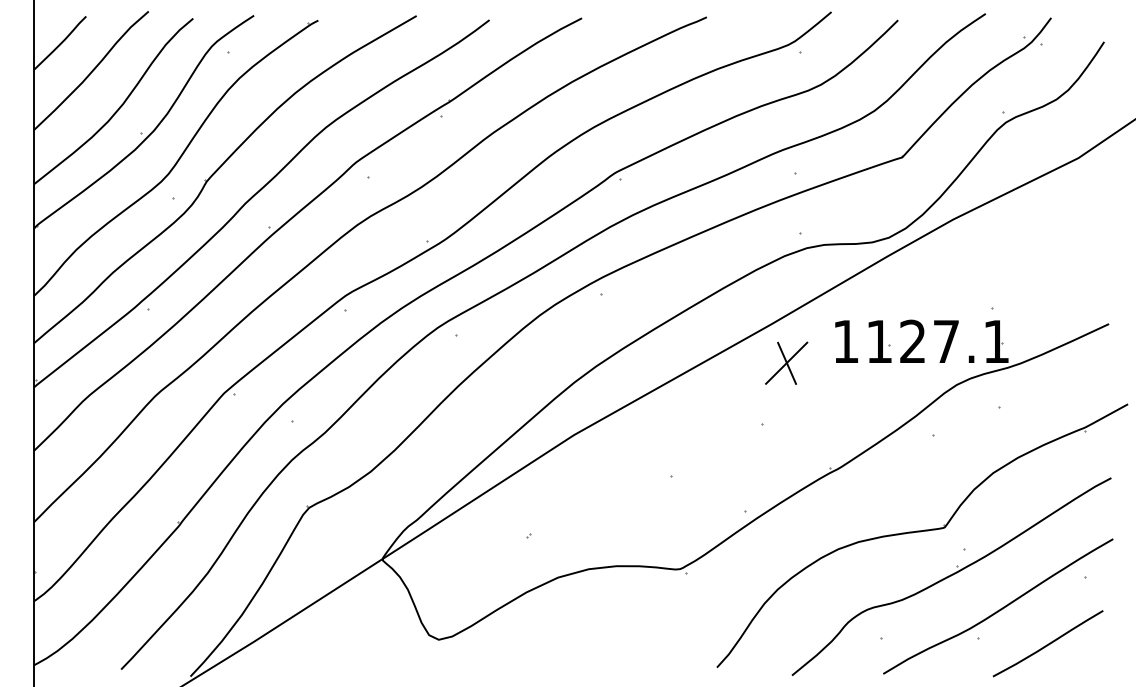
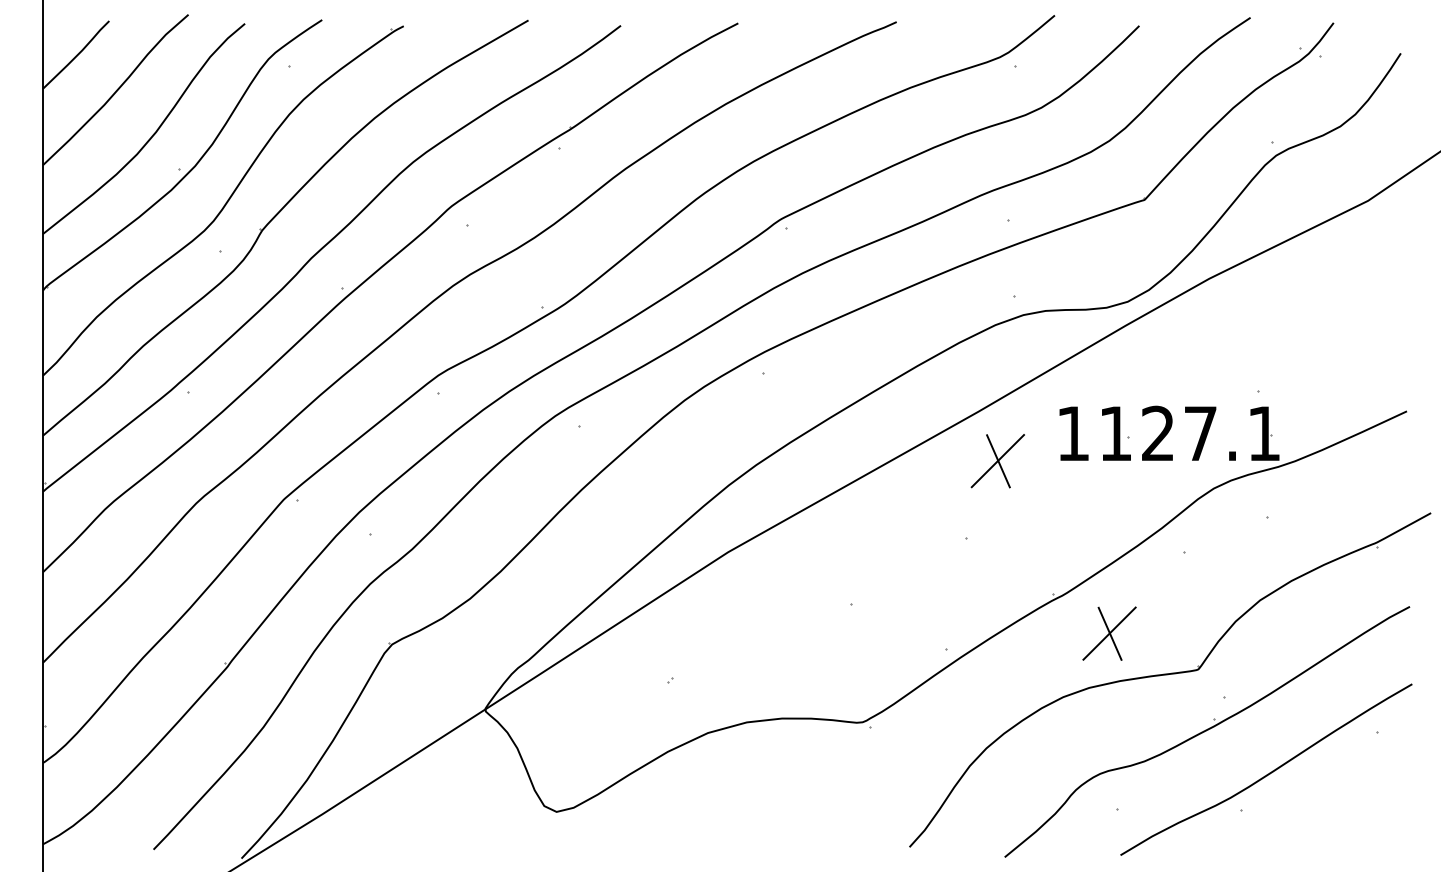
part: (874, 498) -> (1109, 632), added
curve: (1048, 643) -> (1330, 816), removed

